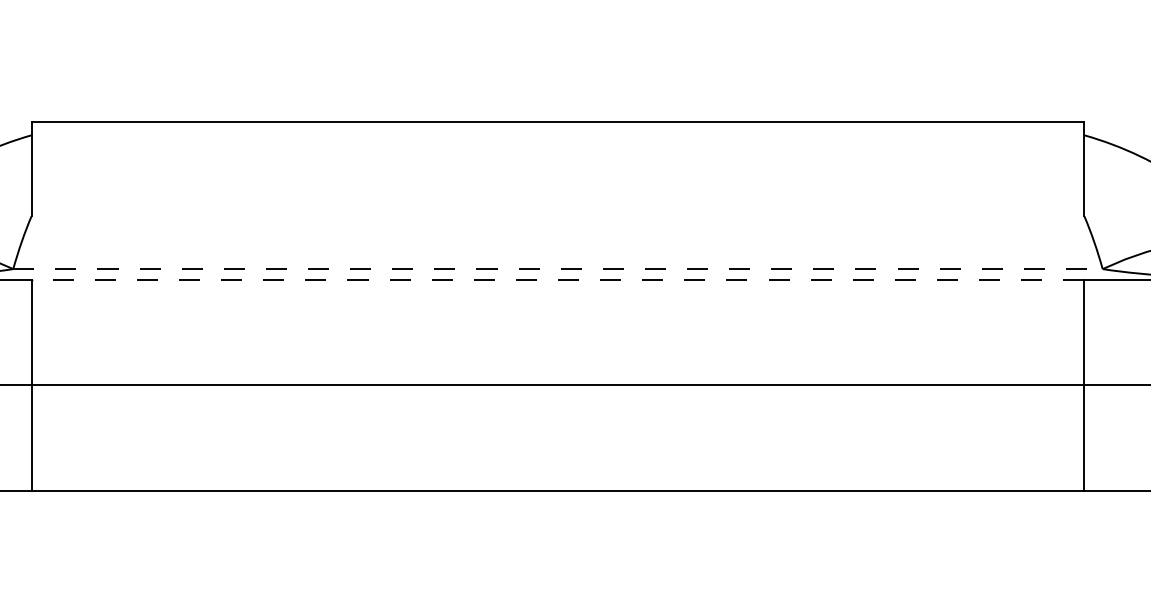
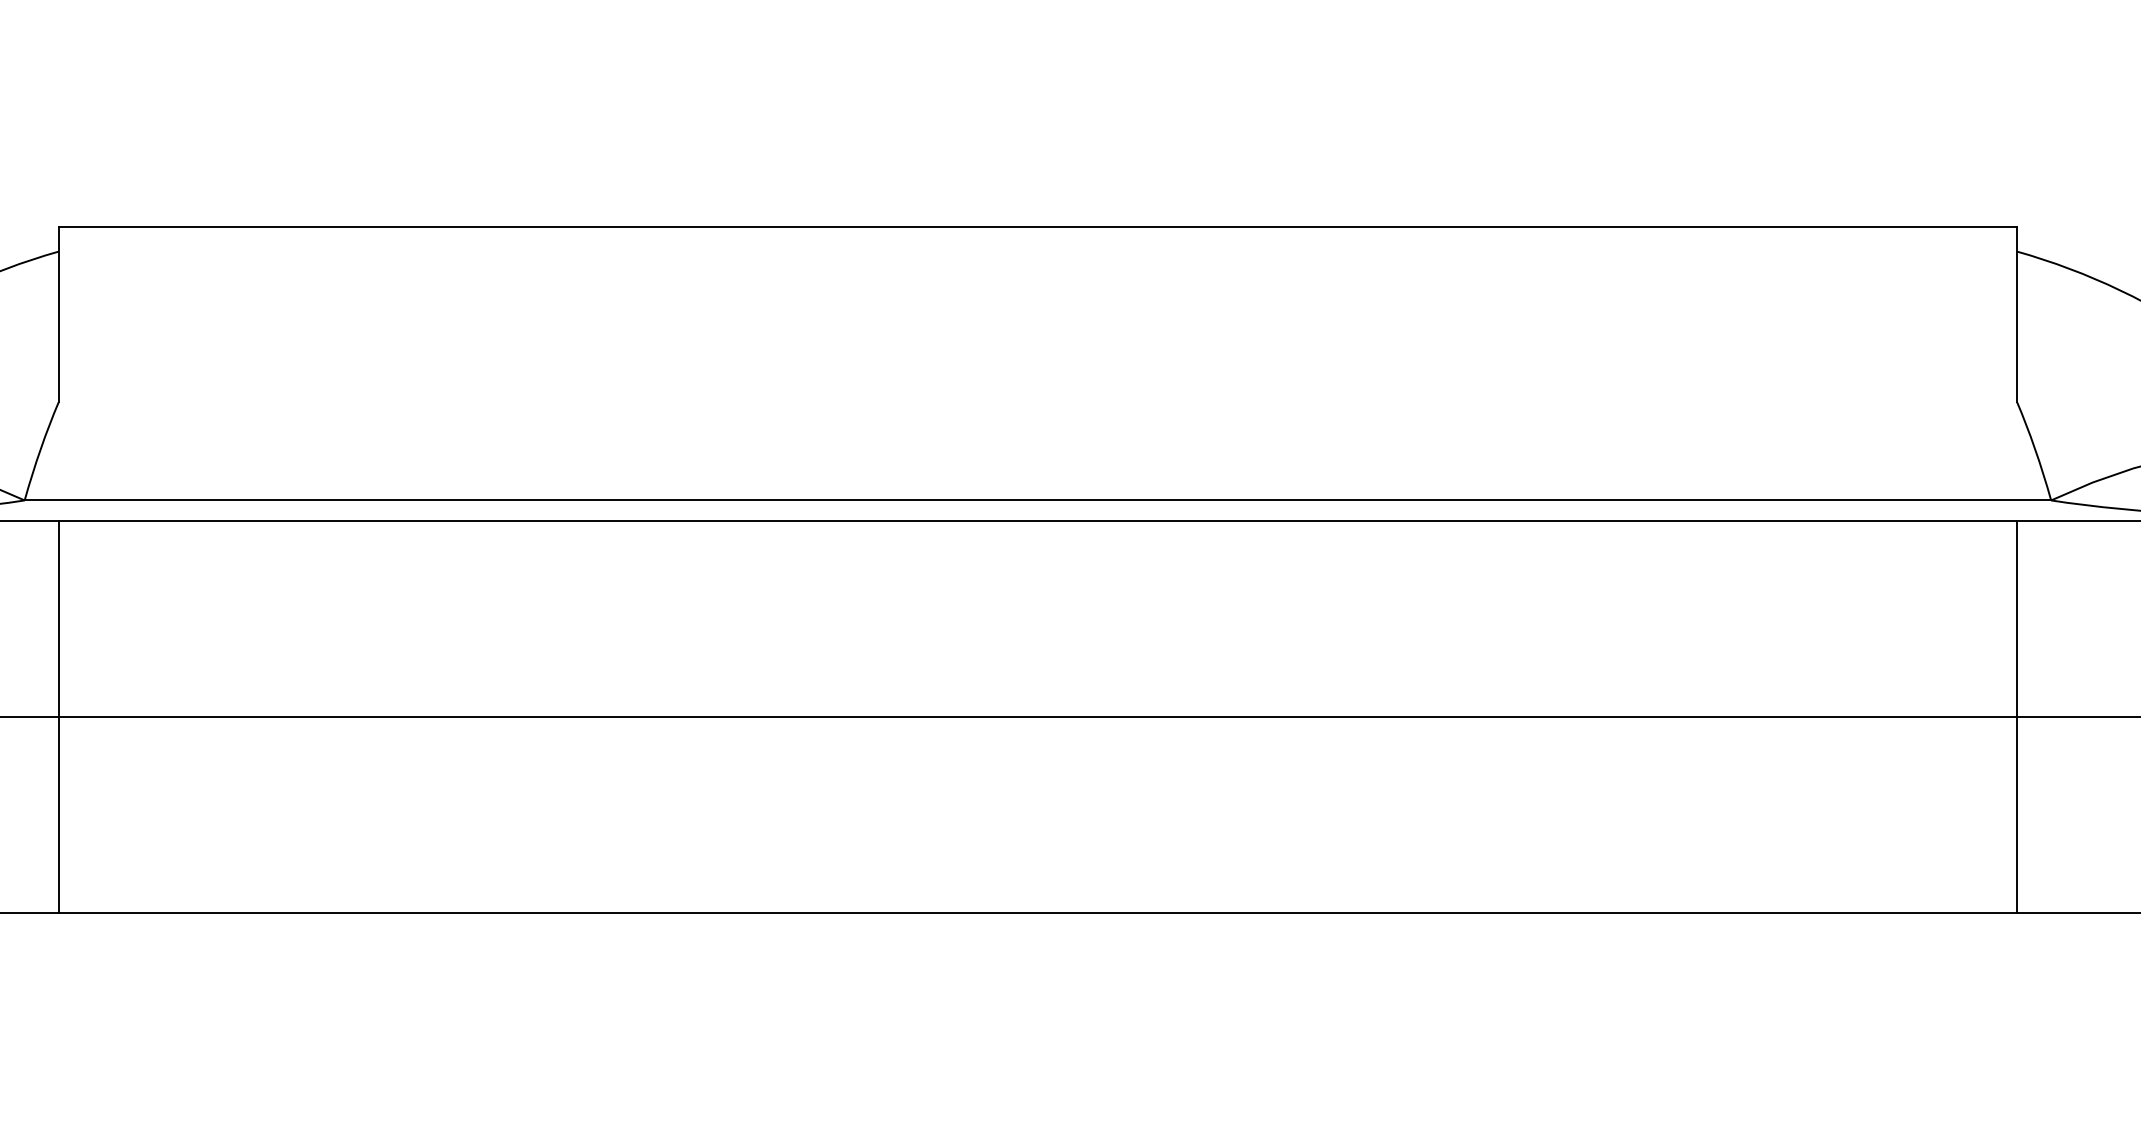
line: (557, 269) -> (1037, 501), dashed -> solid
line: (557, 280) -> (1037, 521), dashed -> solid

